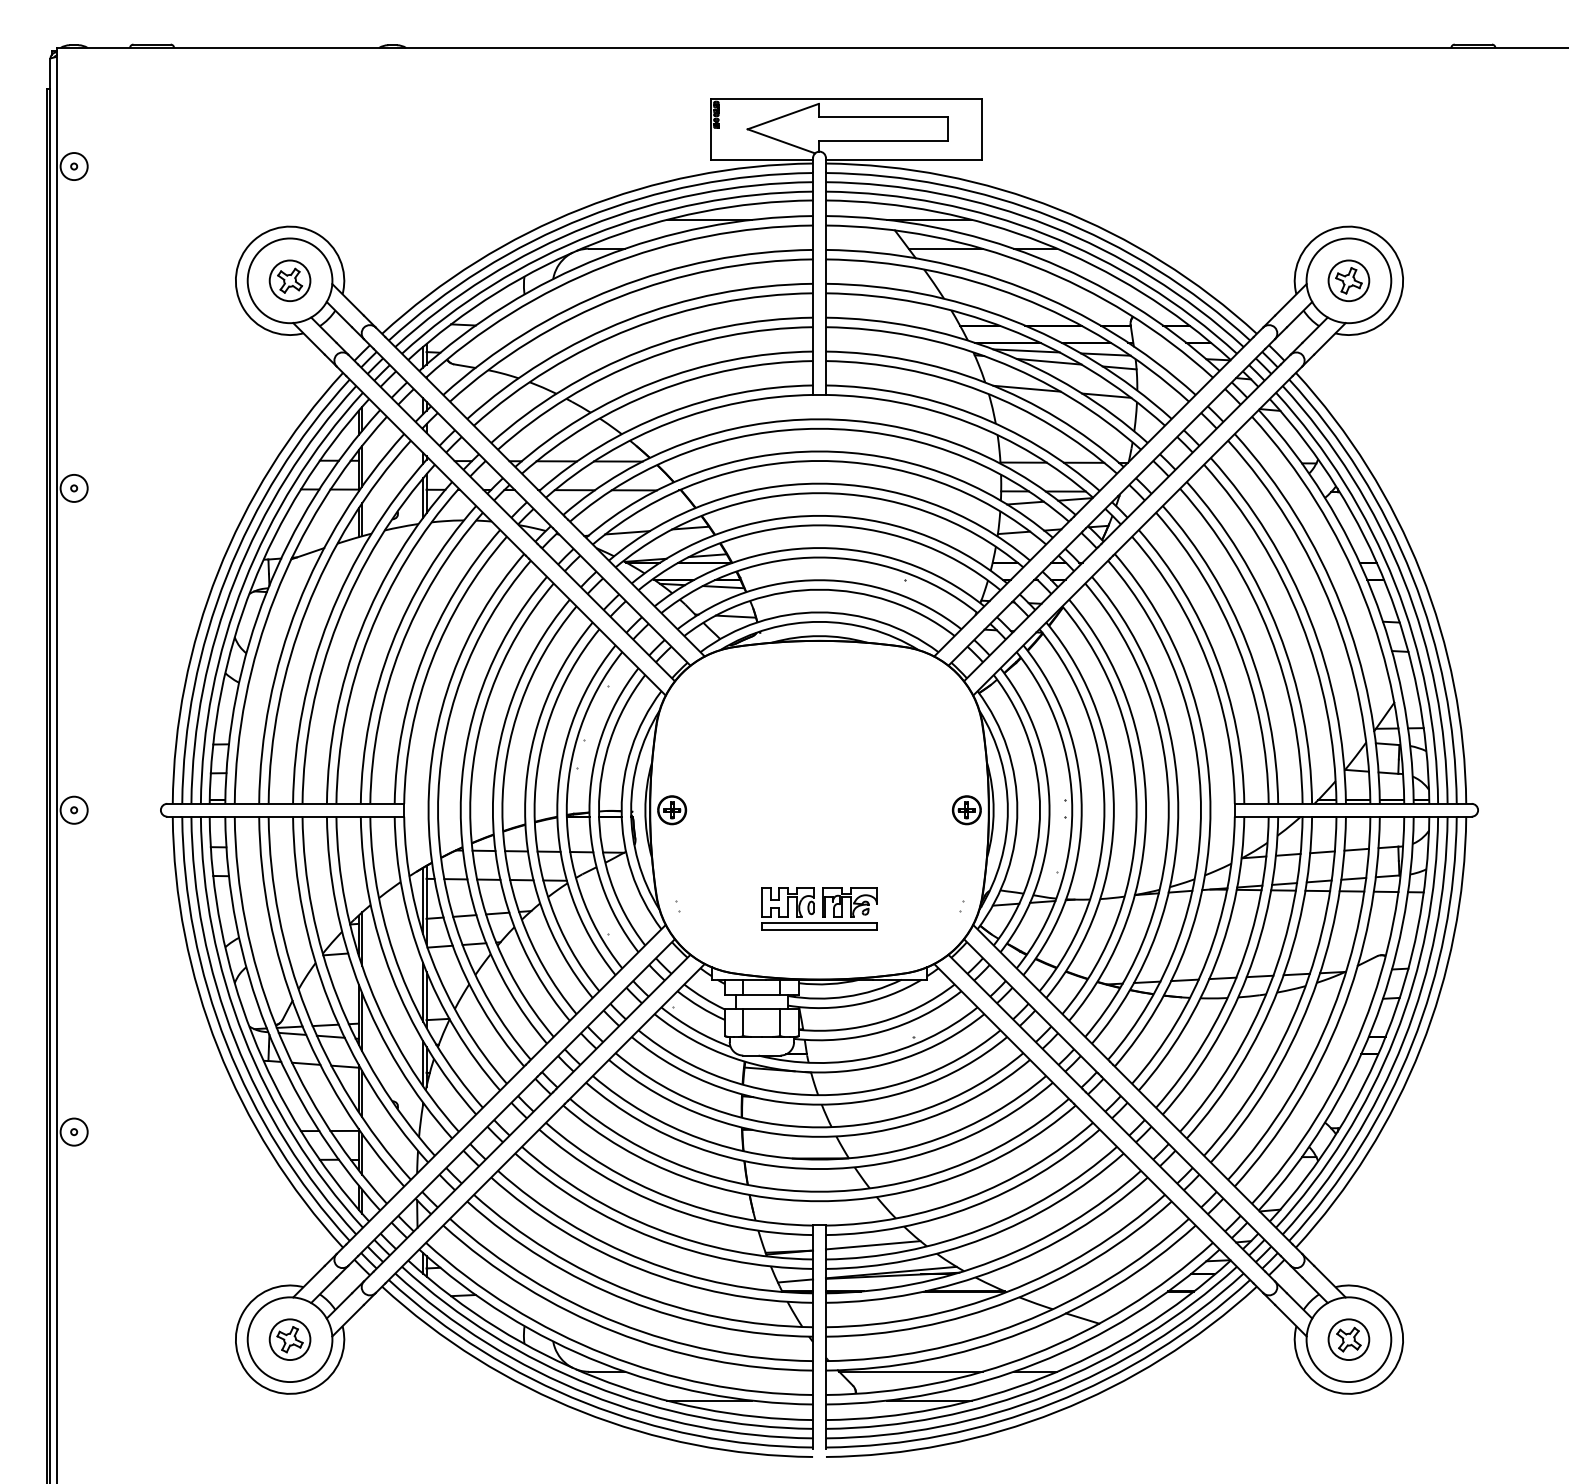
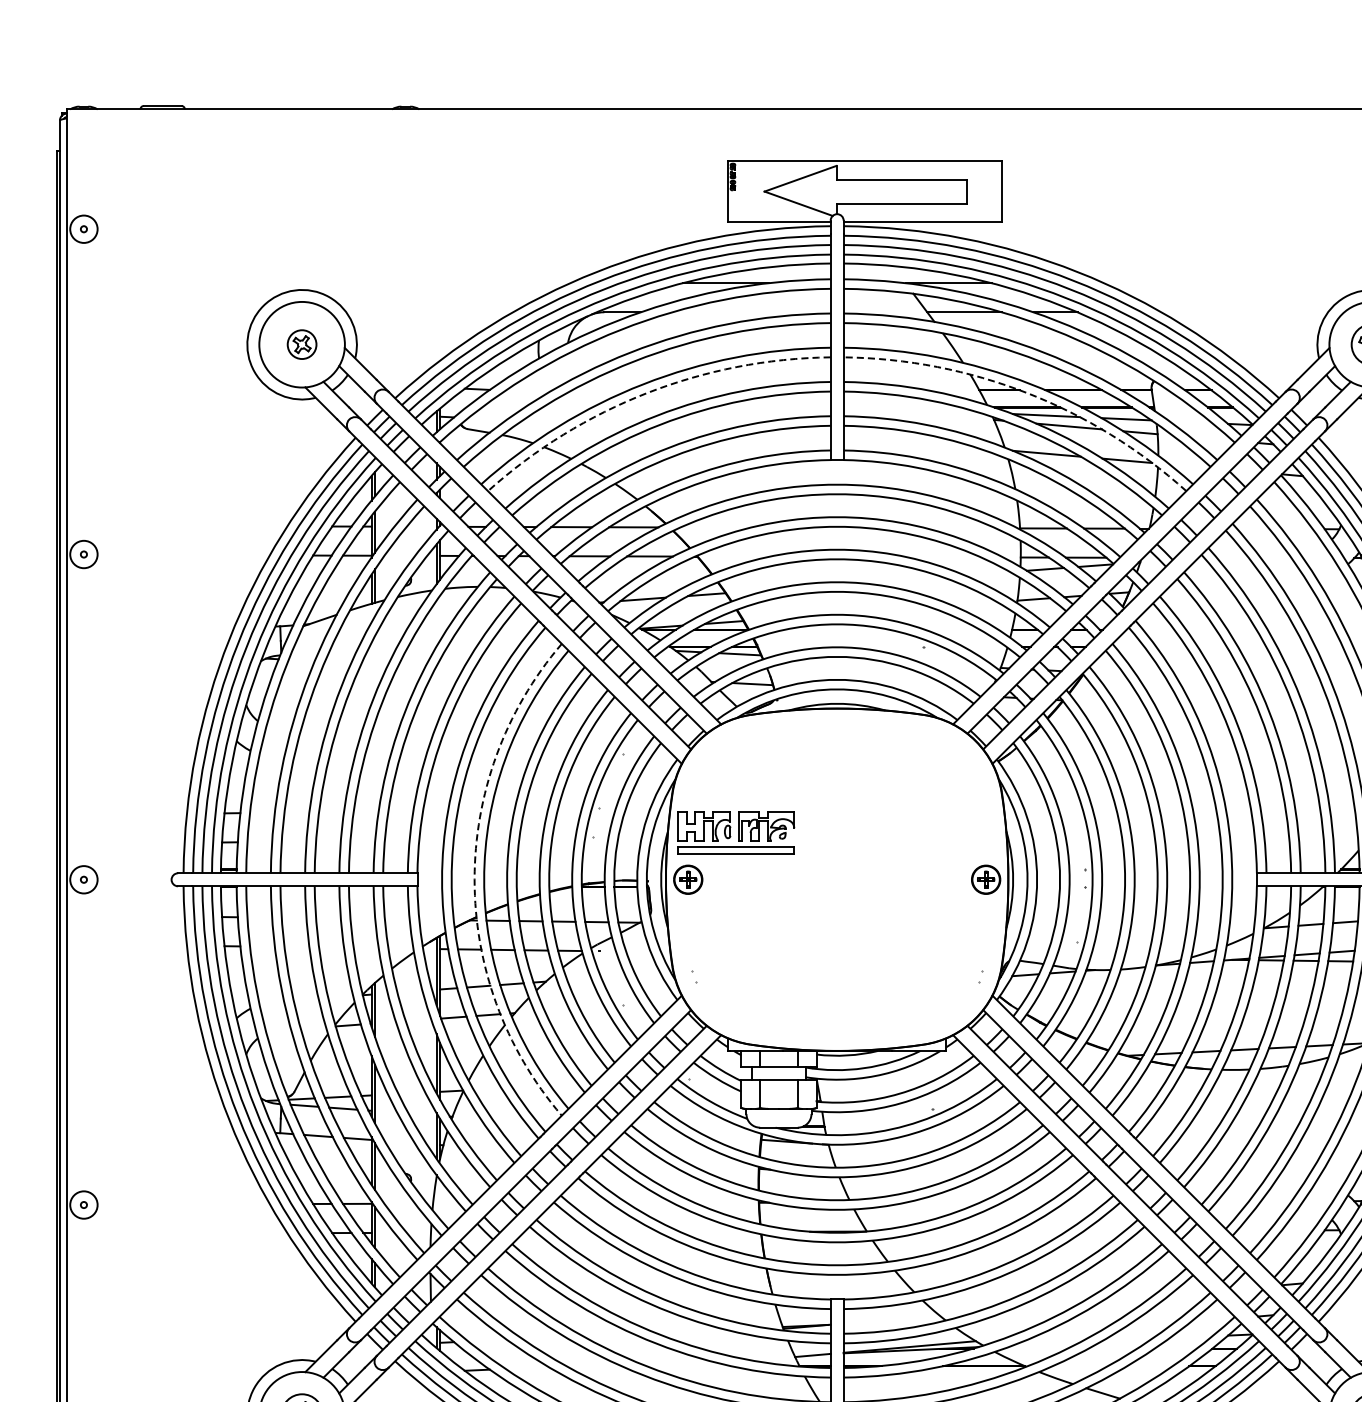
part: (289, 280) -> (301, 344), size x0.7
arc: (631, 328) -> (647, 392), solid -> dashed
arc: (1007, 328) -> (1027, 392), solid -> dashed
arc: (460, 810) -> (474, 880), solid -> dashed
part: (819, 908) -> (736, 832), moved
line: (872, 1245) -> (890, 1319), removed

